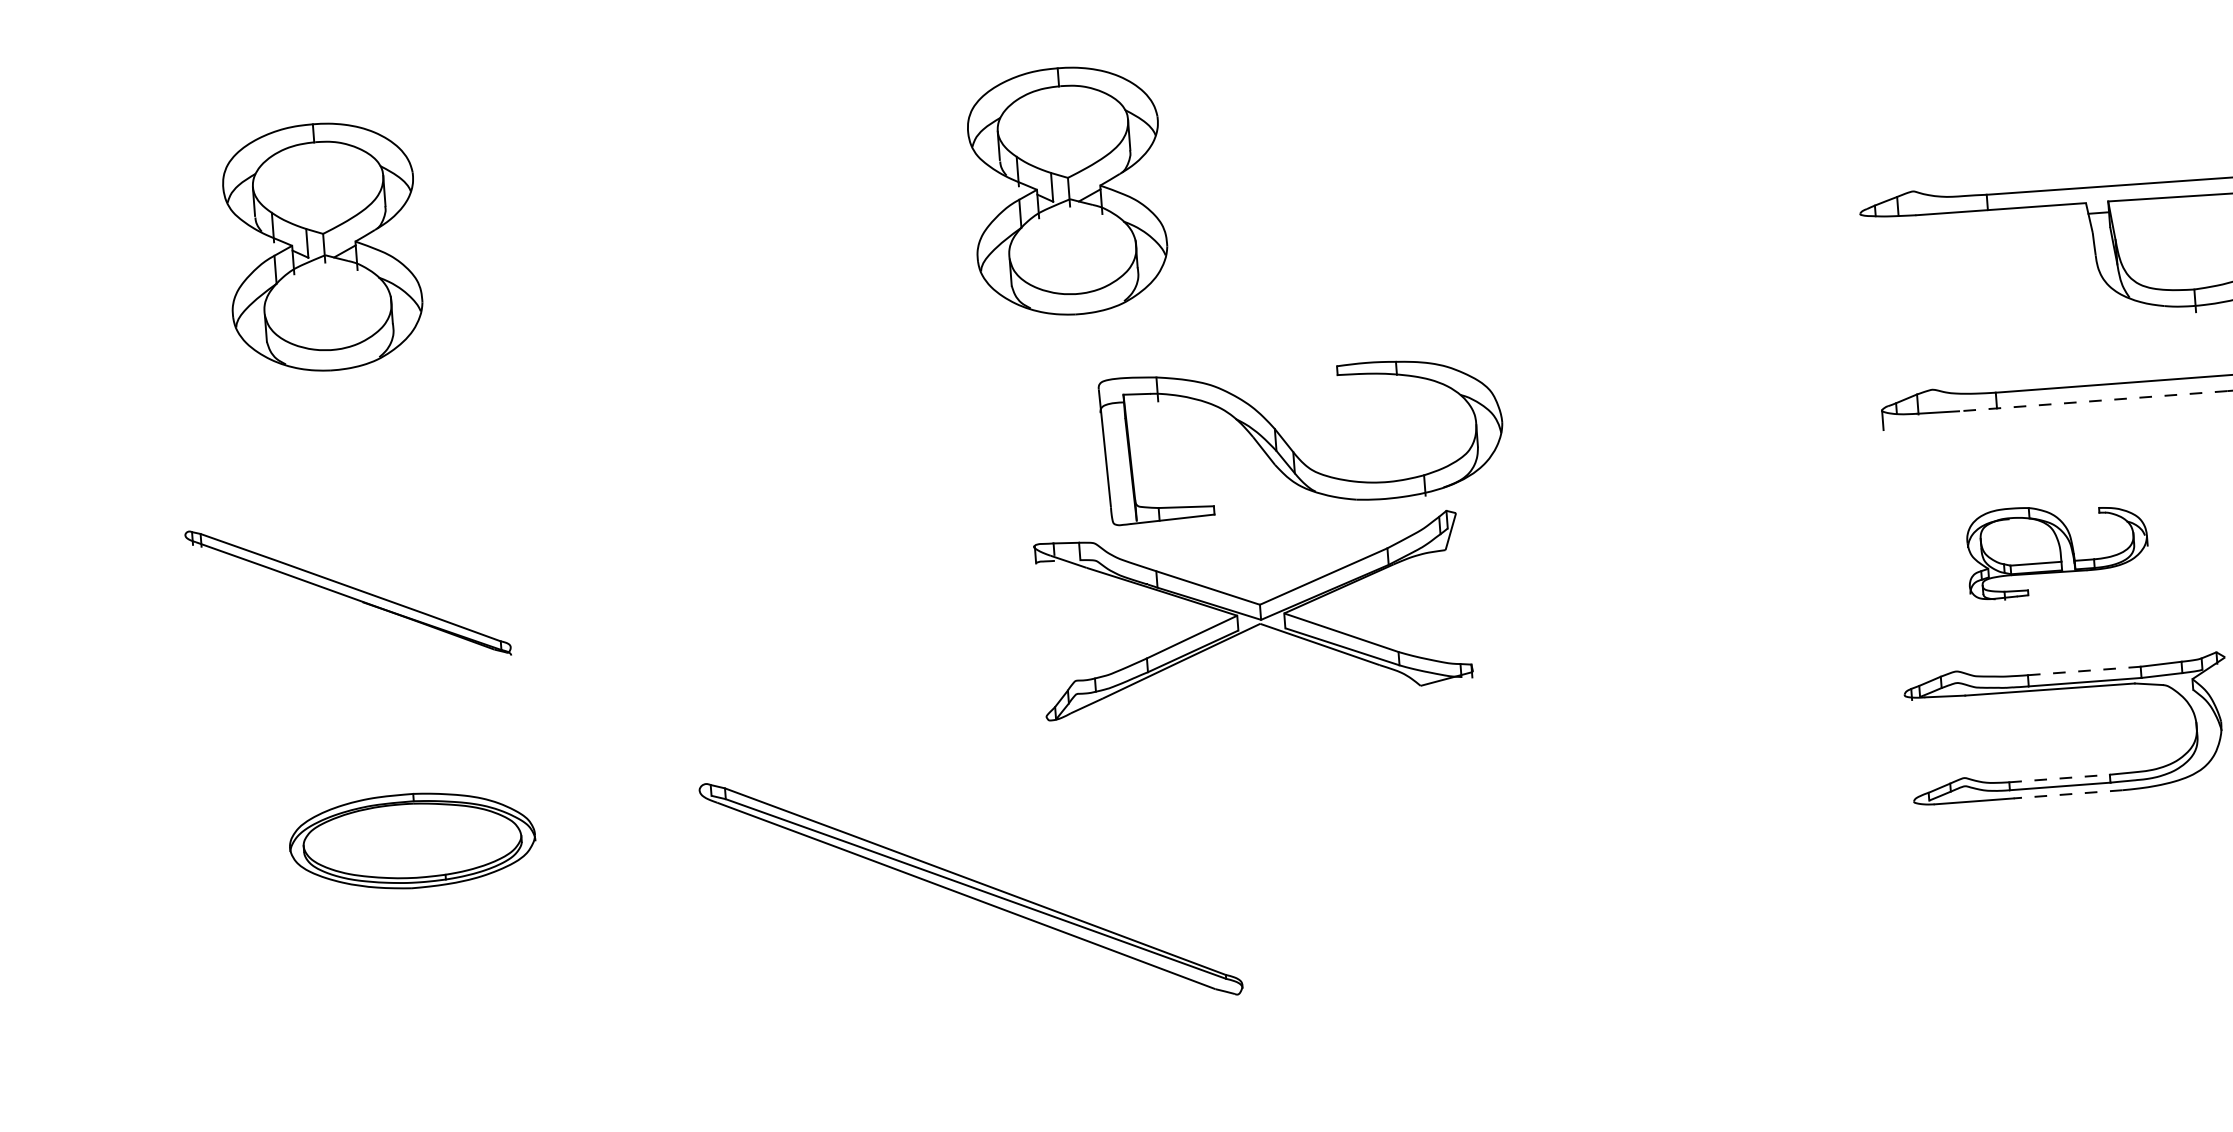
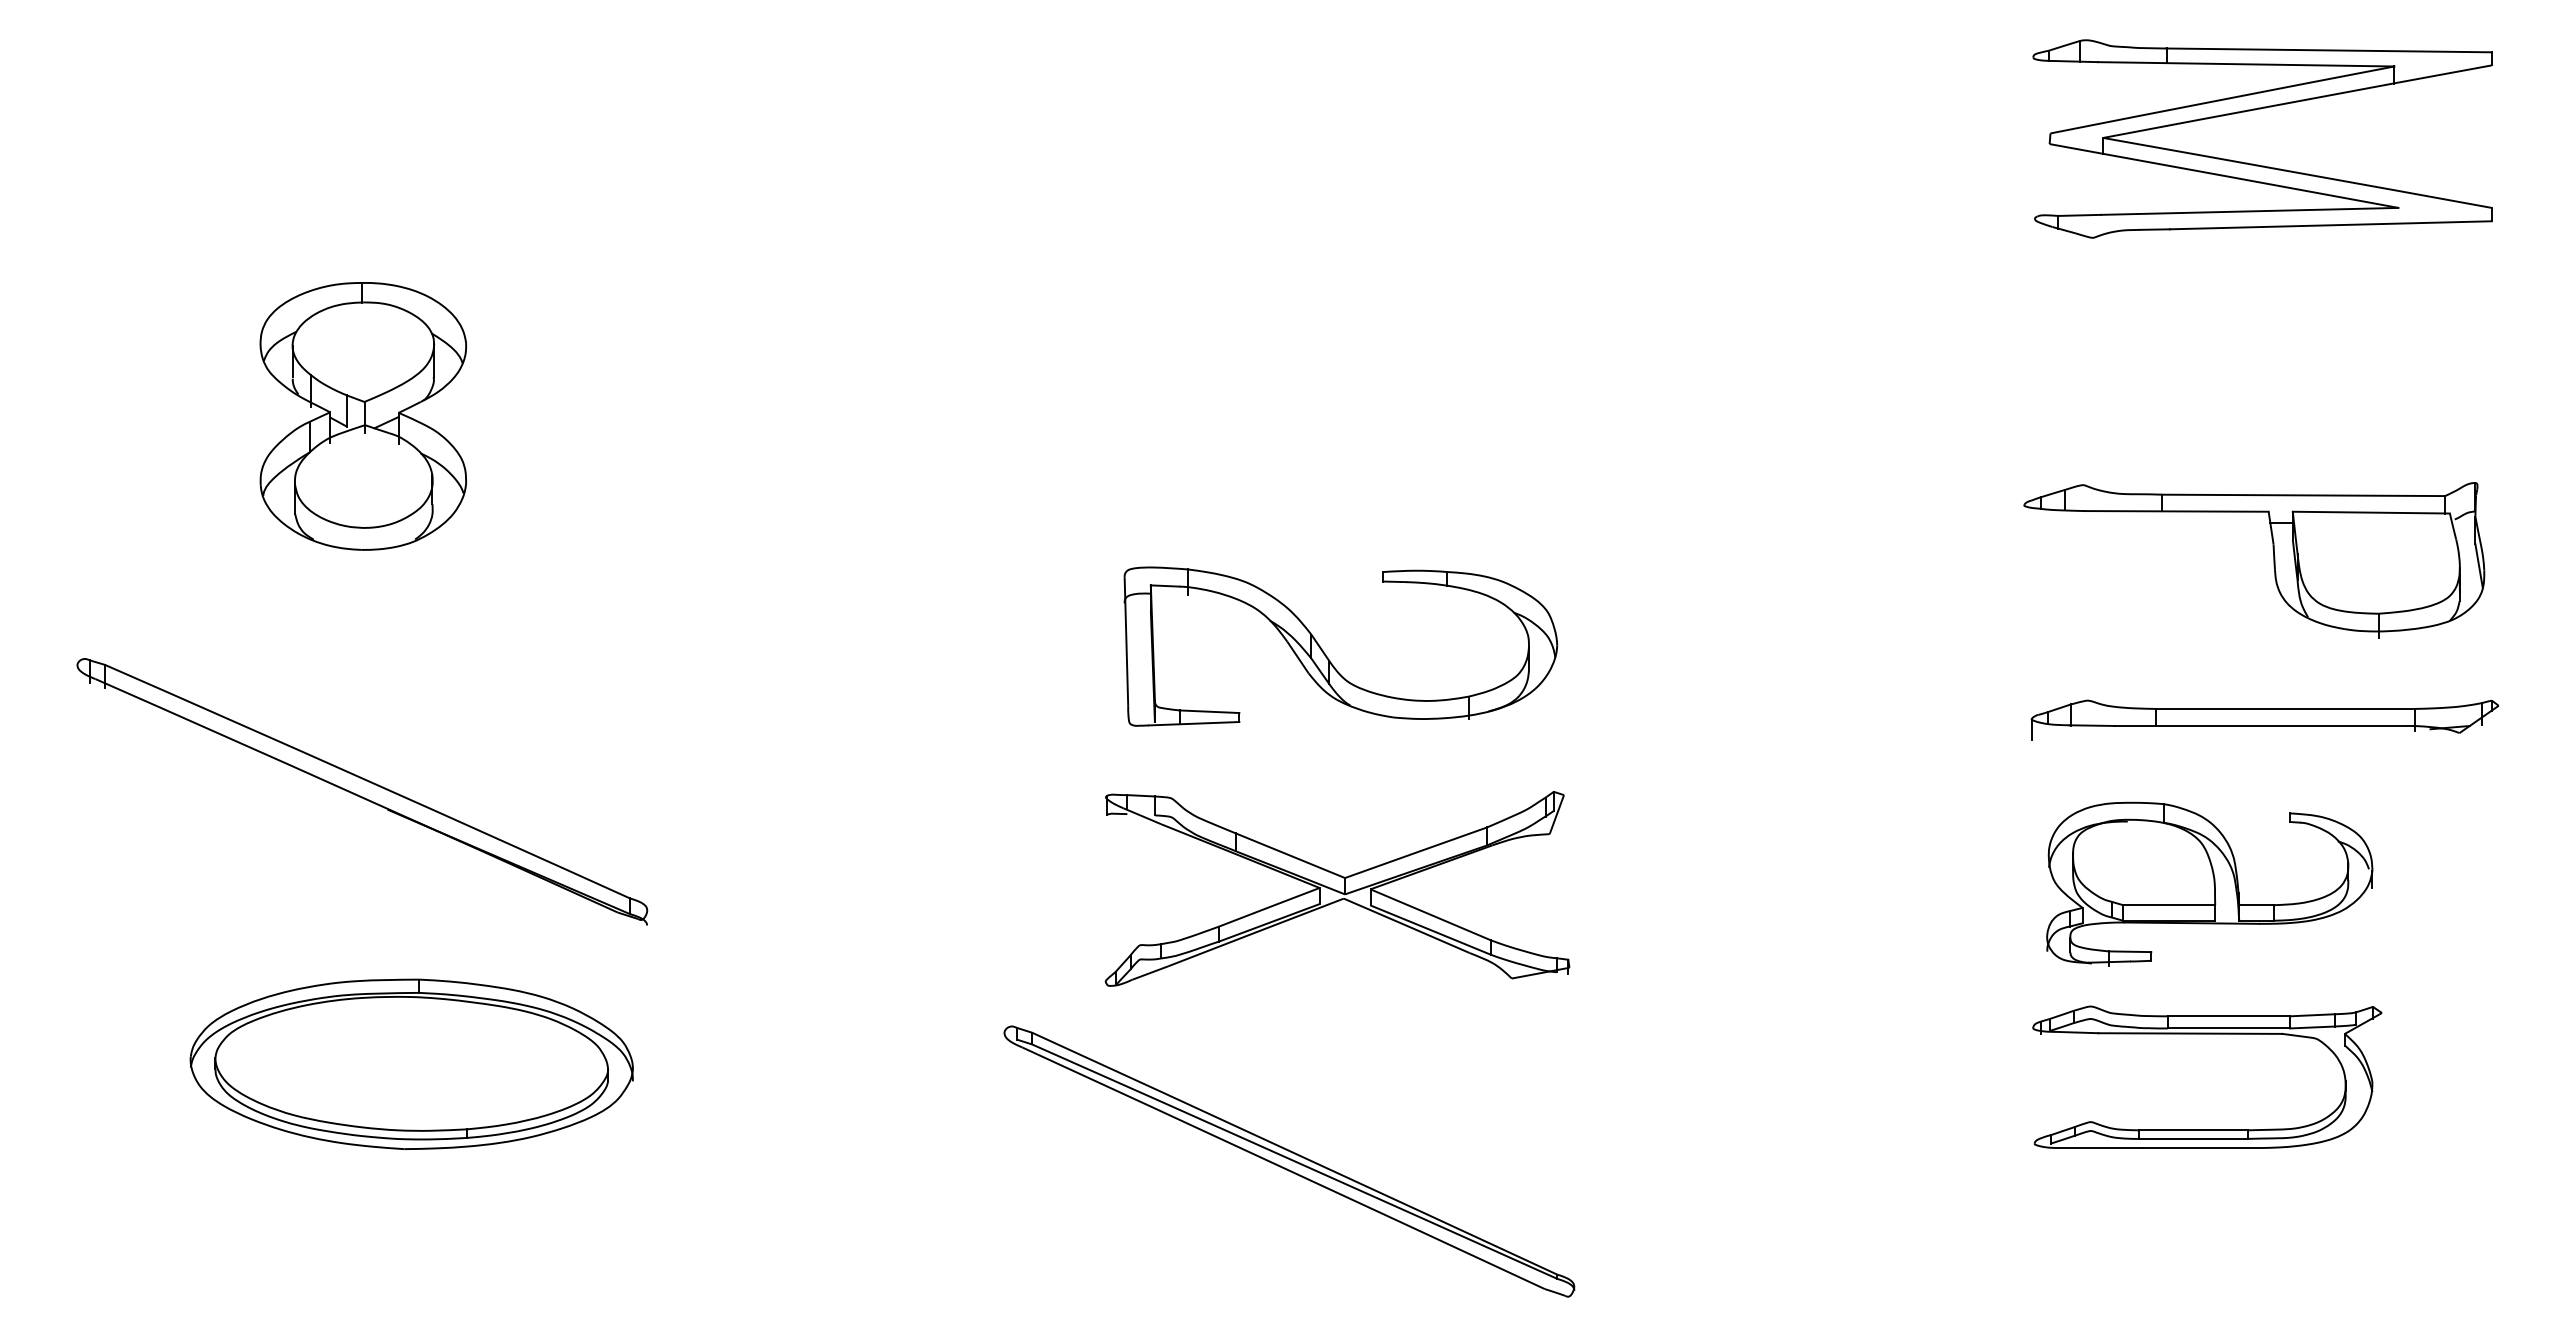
part: (1068, 191) -> (1171, 416), removed
line: (2093, 400) -> (2260, 725), dashed -> solid
part: (1292, 448) -> (1328, 657), moved
part: (2057, 549) -> (2209, 883), size x1.67
part: (348, 593) -> (362, 791), size x1.67
line: (2084, 671) -> (2229, 1016), dashed -> solid
line: (2059, 778) -> (2193, 1130), dashed -> solid
line: (2067, 794) -> (2200, 1148), dashed -> solid
part: (412, 840) -> (411, 1063), size x1.67
part: (971, 889) -> (1289, 1161), moved

